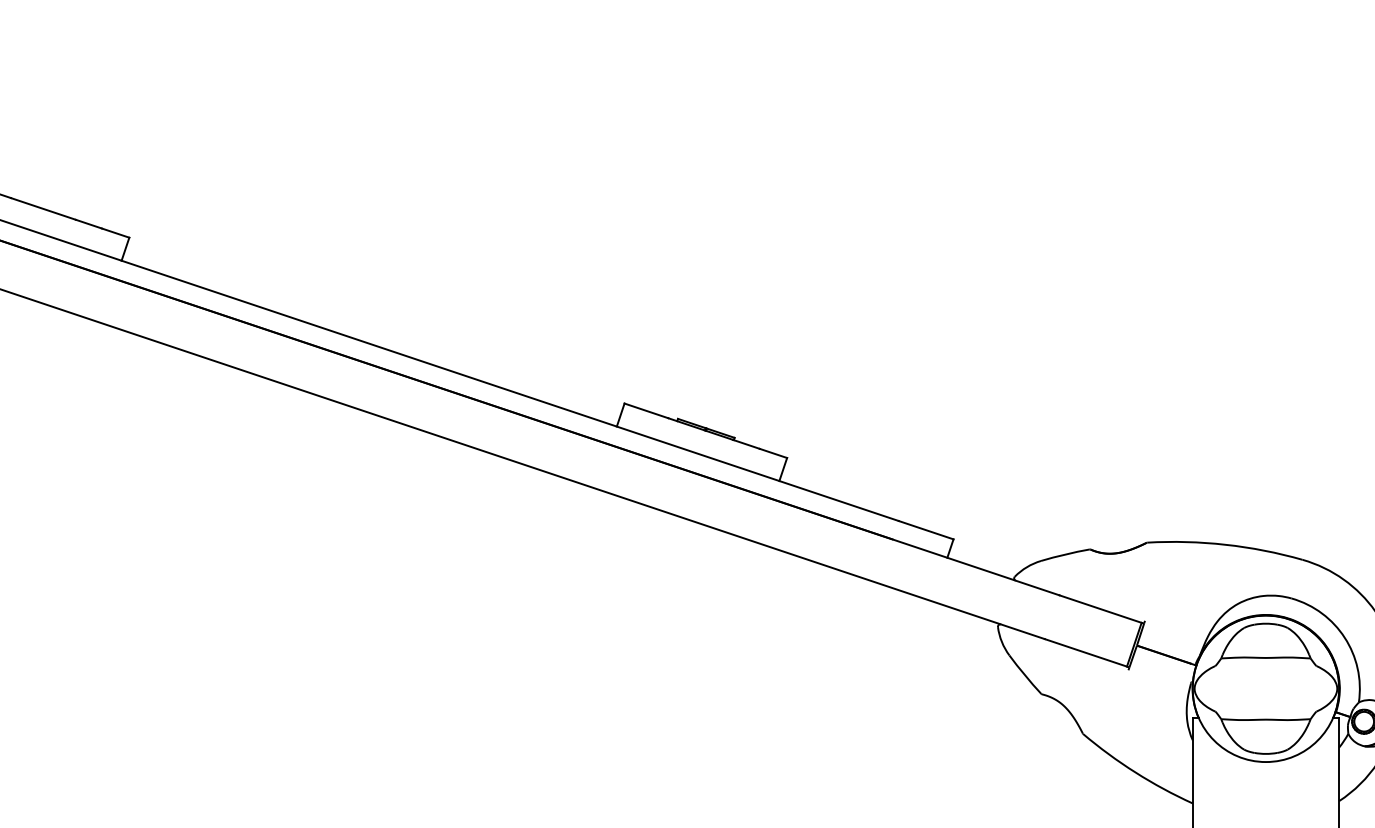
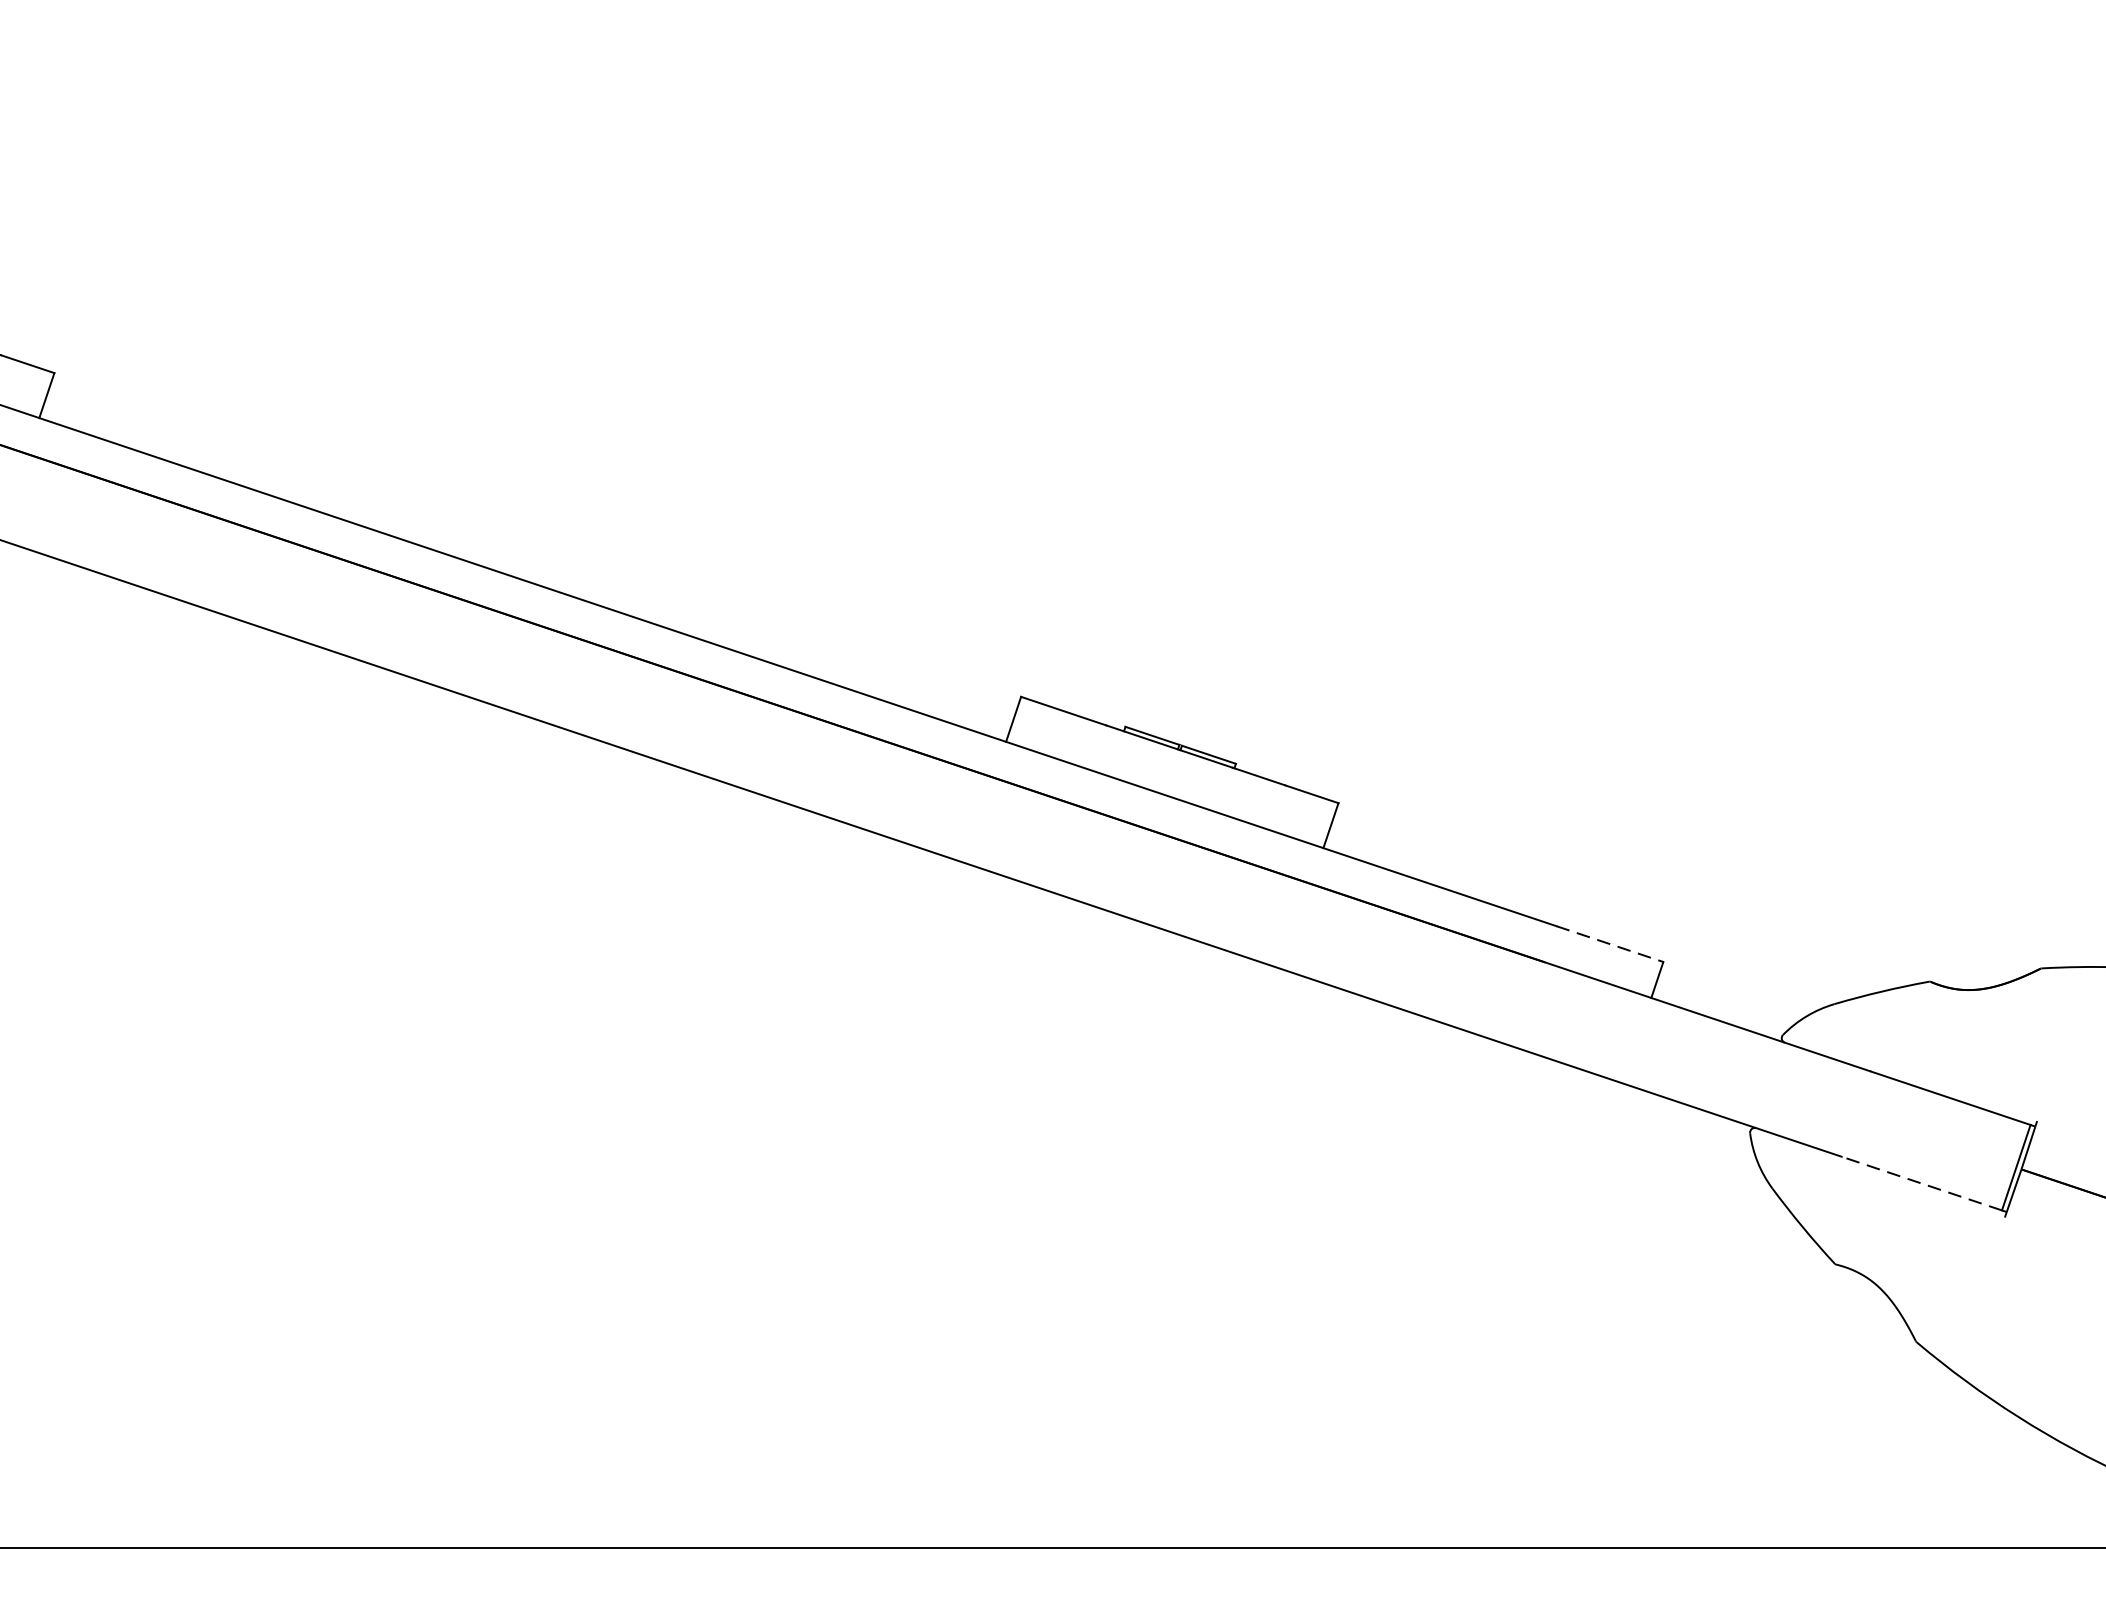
line: (926, 530) -> (1610, 944), solid -> dashed
line: (1085, 652) -> (1920, 1182), solid -> dashed

